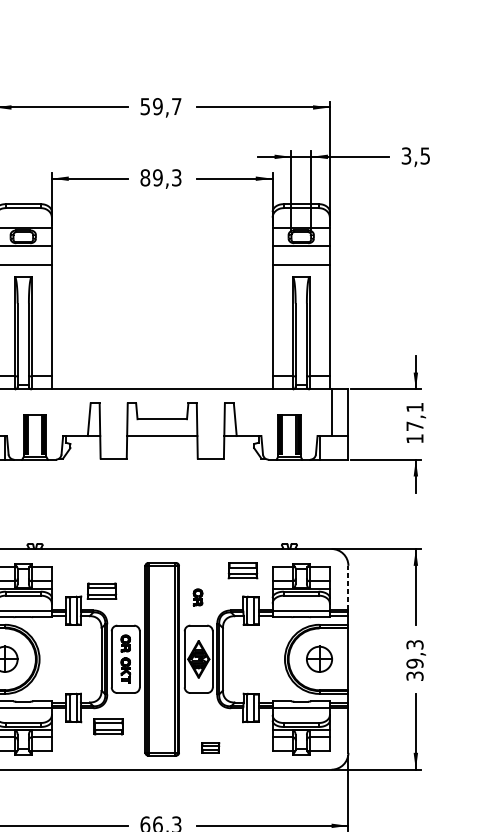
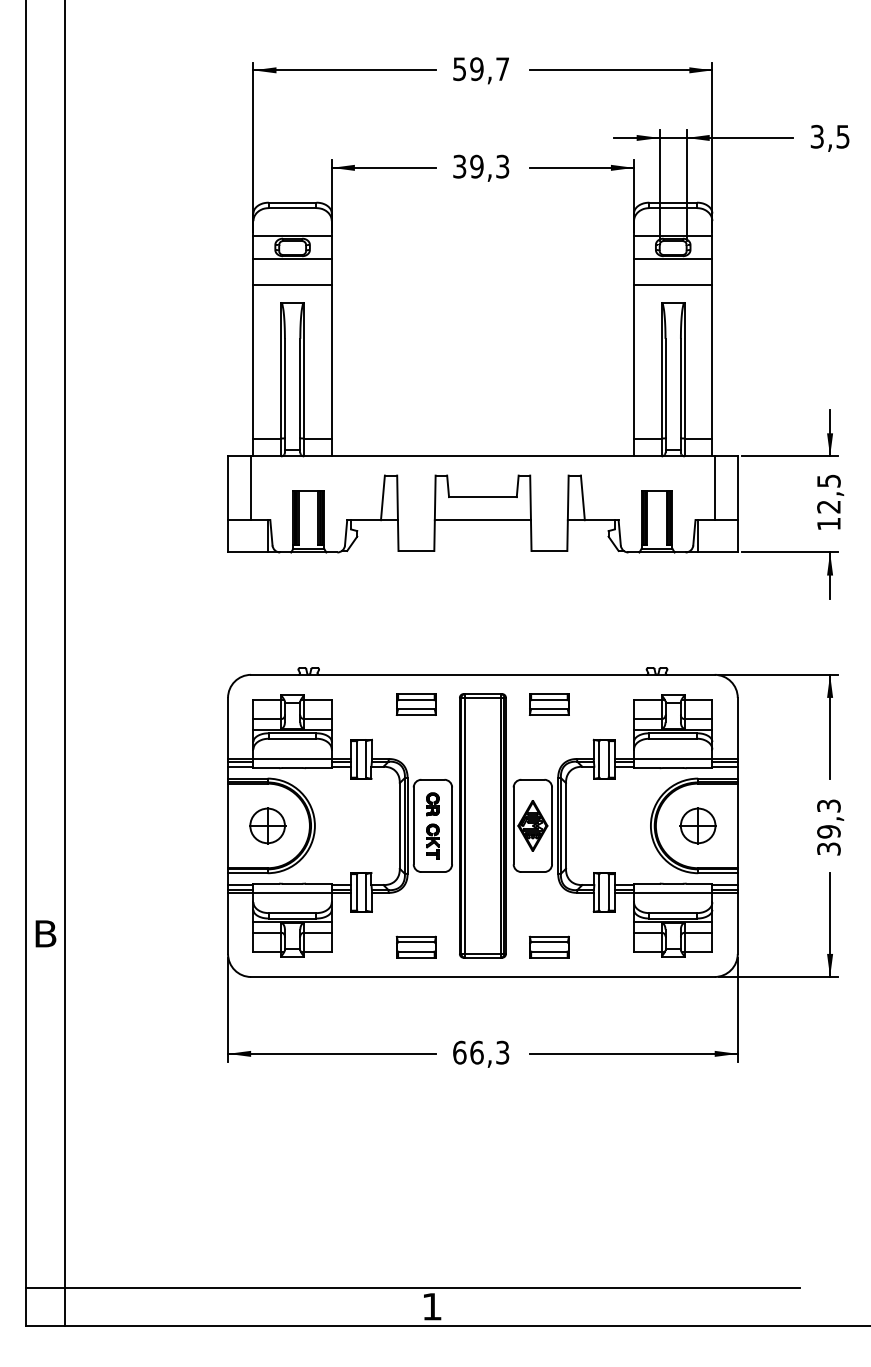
text: (145, 177) -> (459, 166), 89,3 -> 39,3
text: (414, 416) -> (828, 493), 17,1 -> 12,5
part: (242, 570) -> (548, 704), moved
line: (348, 588) -> (737, 728), dashed -> solid
part: (101, 591) -> (415, 704), moved
part: (197, 597) -> (531, 741), removed
part: (107, 726) -> (415, 946), moved
part: (210, 747) -> (548, 946), size x1.67

